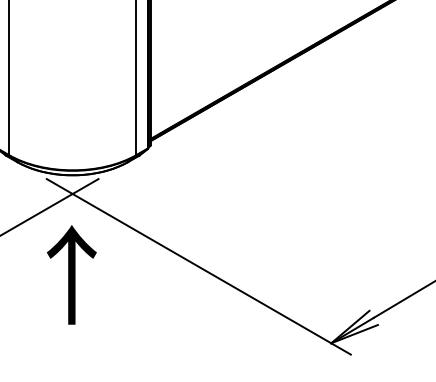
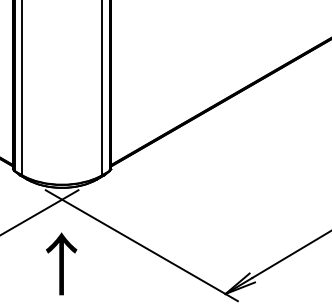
text: (71, 274) -> (61, 263), moved

